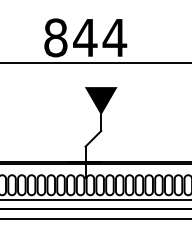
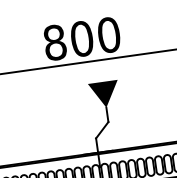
text: (100, 37) -> (95, 36), 844 -> 800

